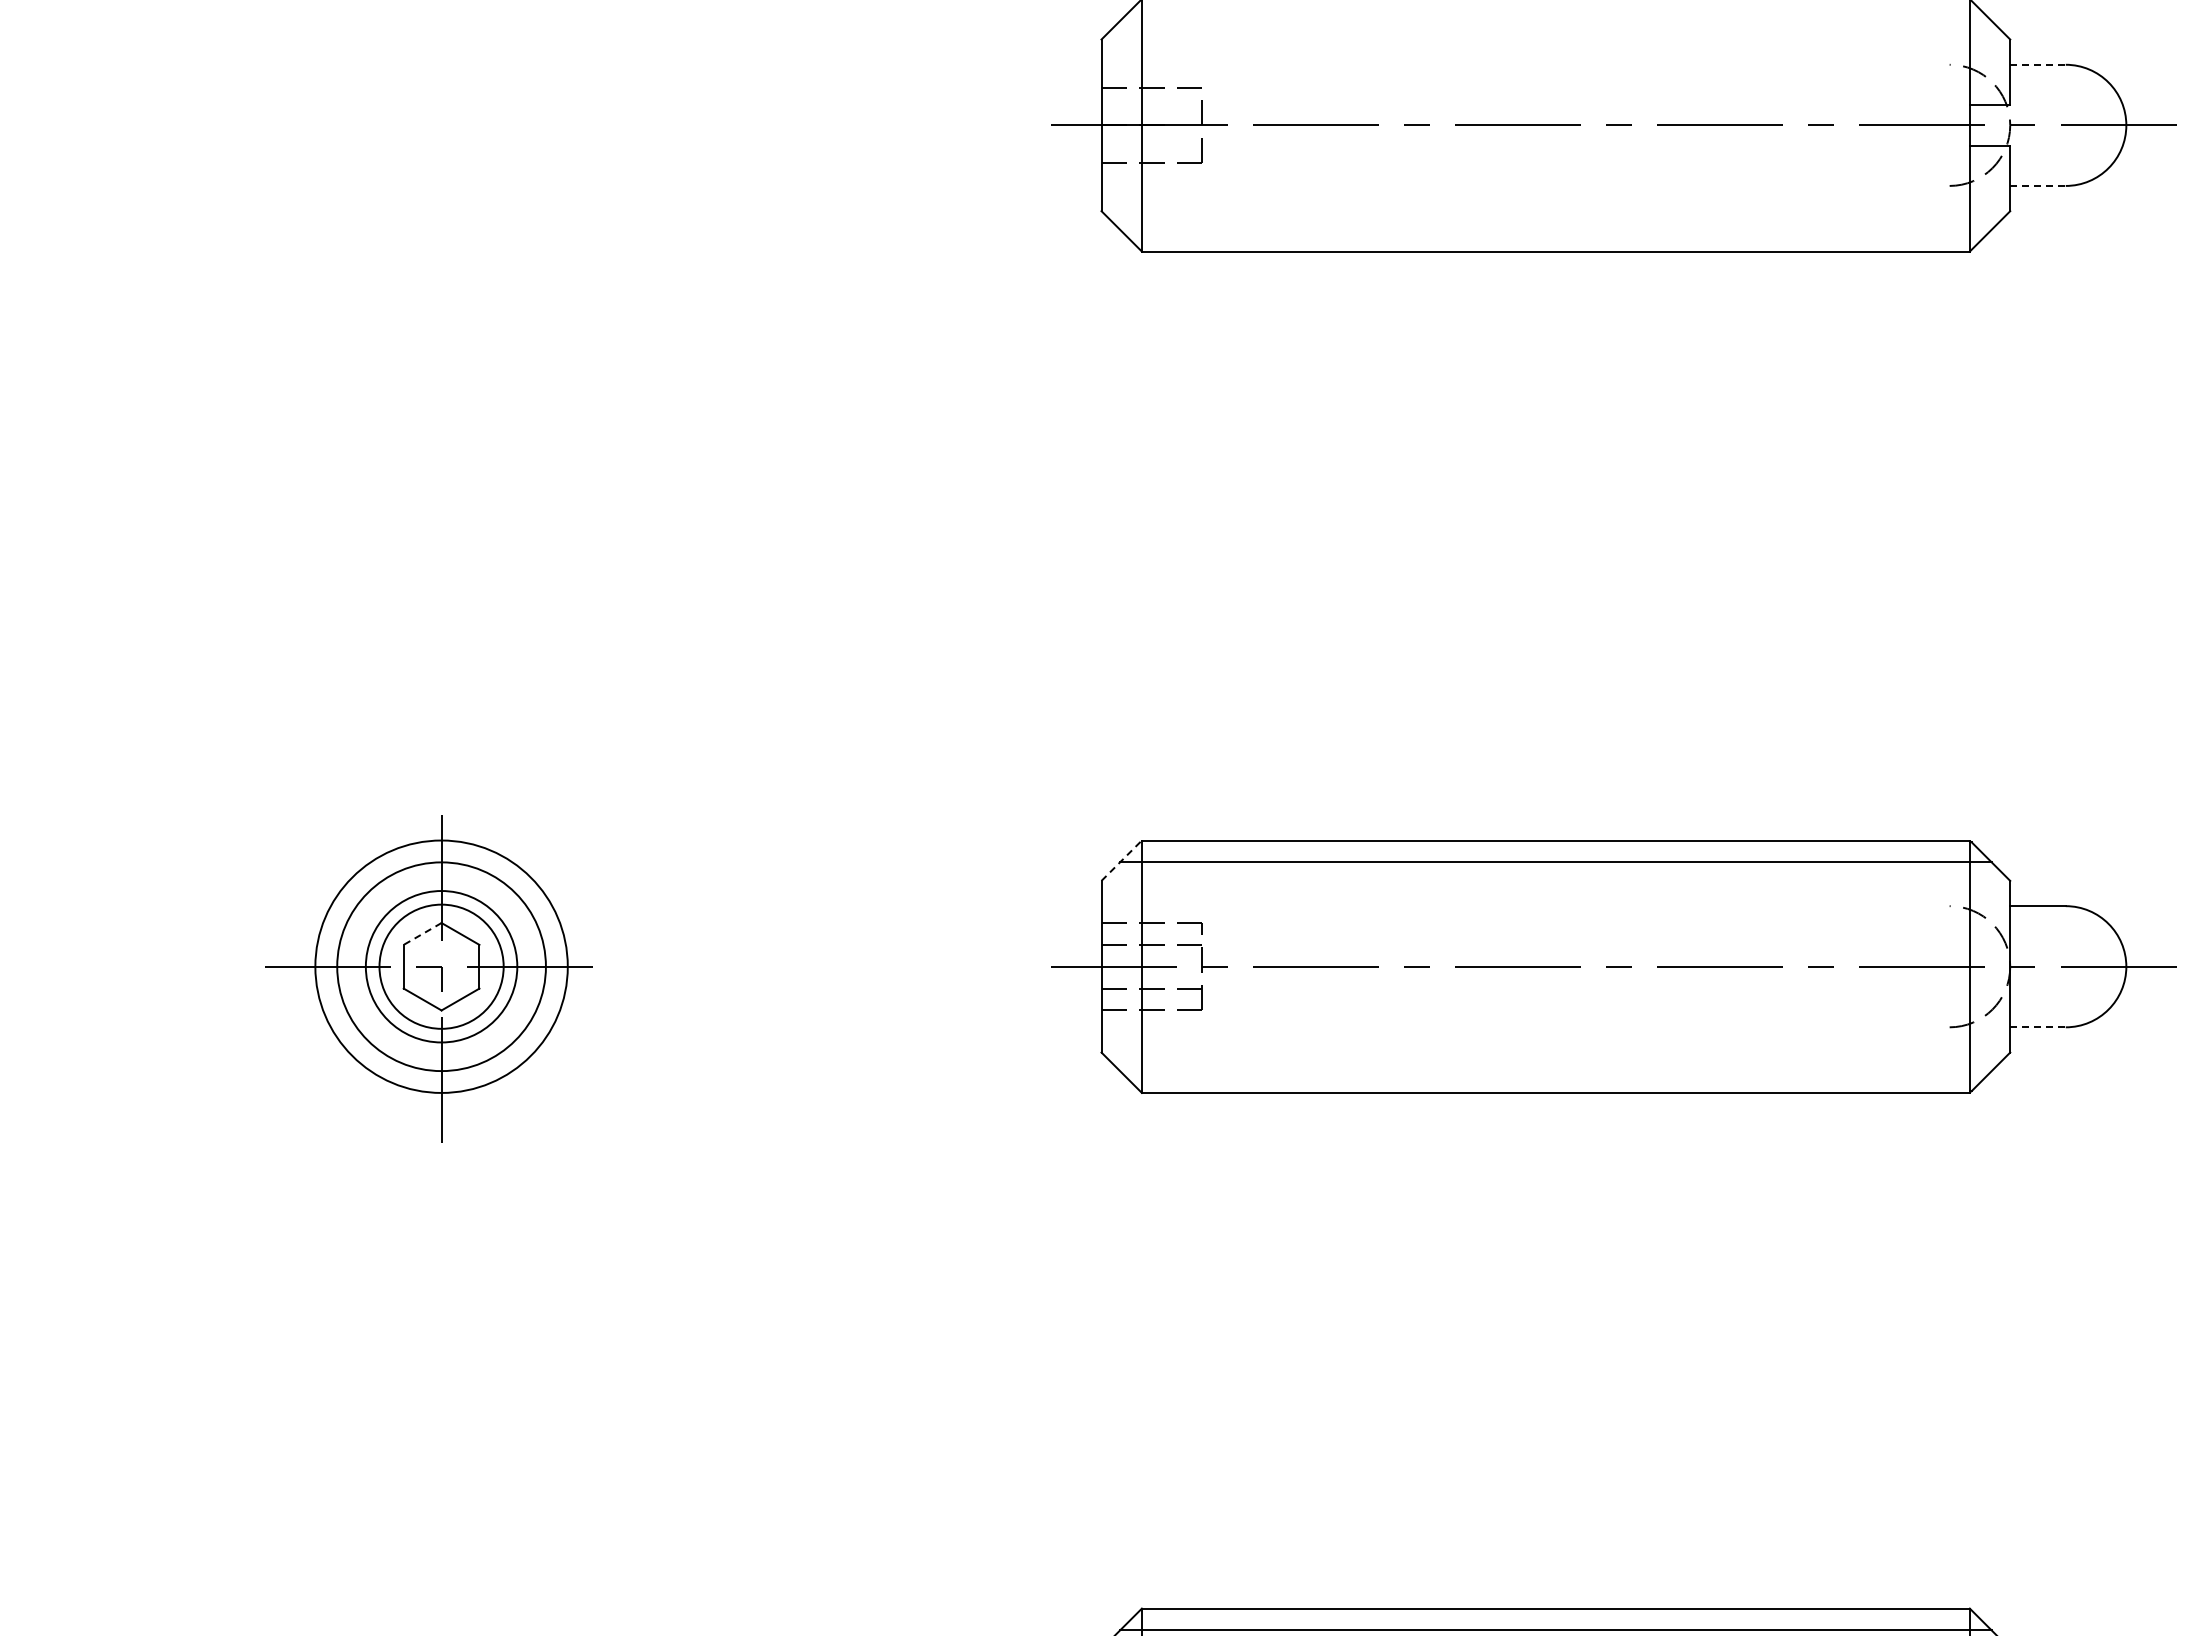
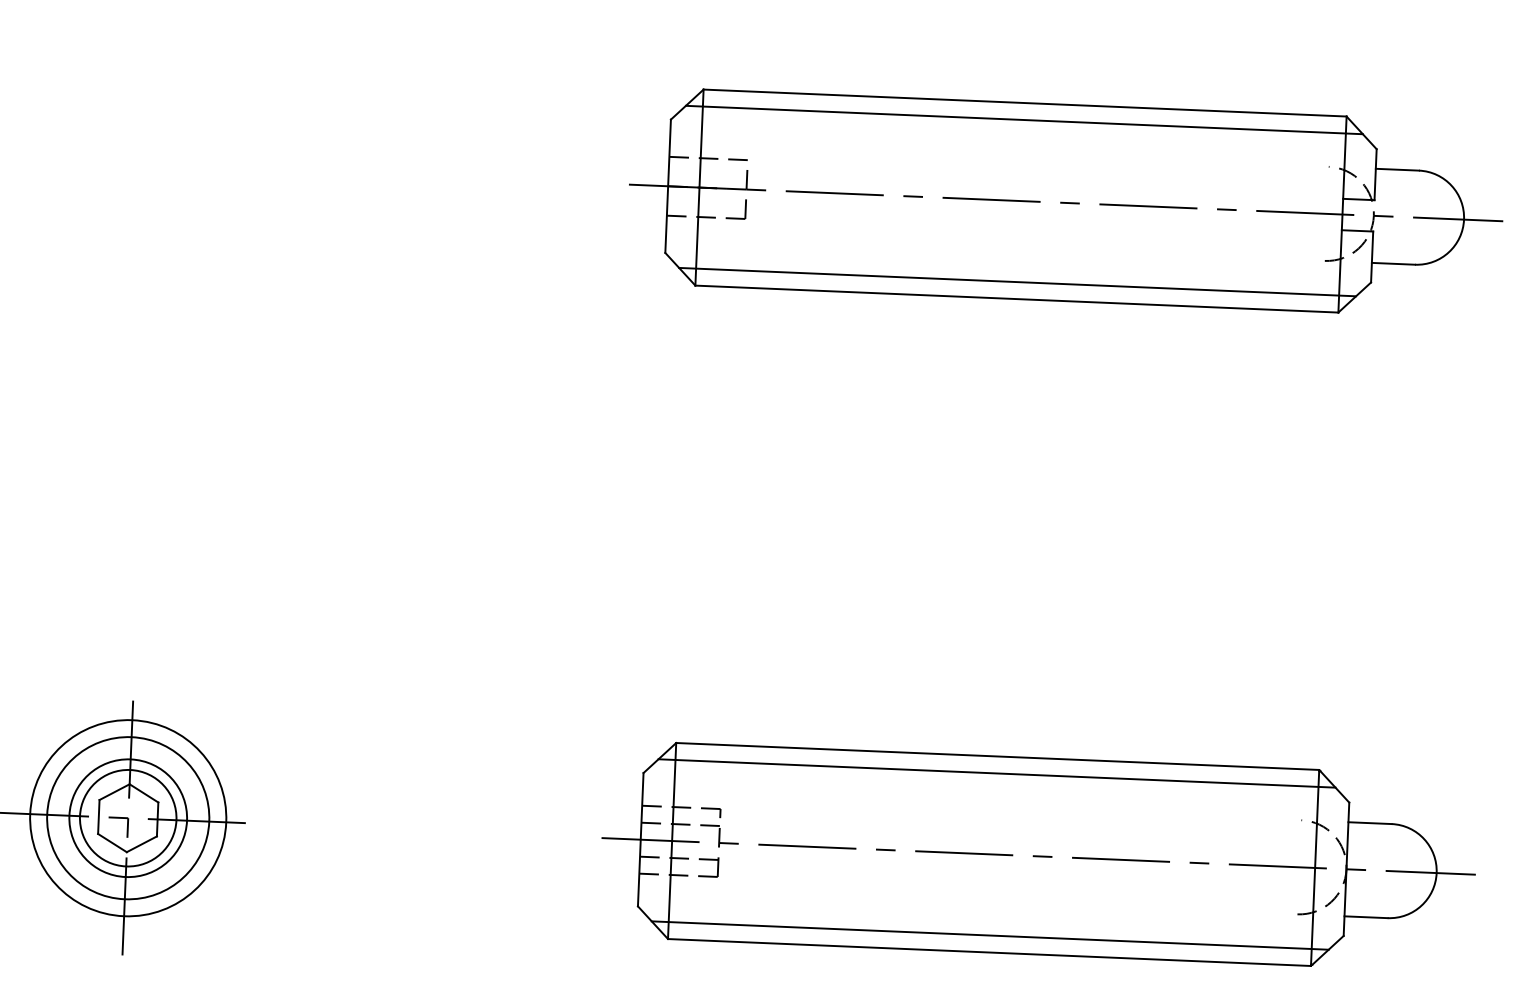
line: (1555, 21) -> (1024, 120), added
line: (2038, 64) -> (1397, 169), dashed -> solid
line: (2038, 185) -> (1393, 263), dashed -> solid
line: (1555, 229) -> (1017, 281), added
line: (1121, 860) -> (659, 757), dashed -> solid
line: (422, 933) -> (114, 791), dashed -> solid
line: (2038, 1027) -> (1366, 917), dashed -> solid
line: (1555, 1071) -> (989, 935), added

